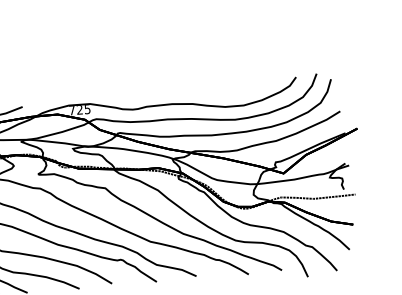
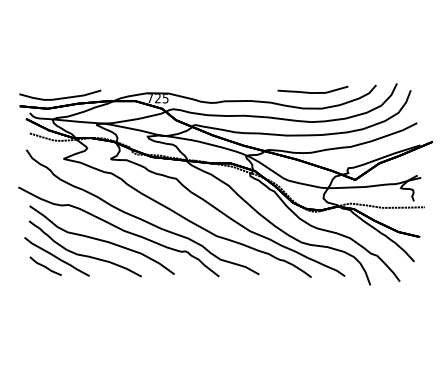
curve: (233, 90) -> (312, 92), added

